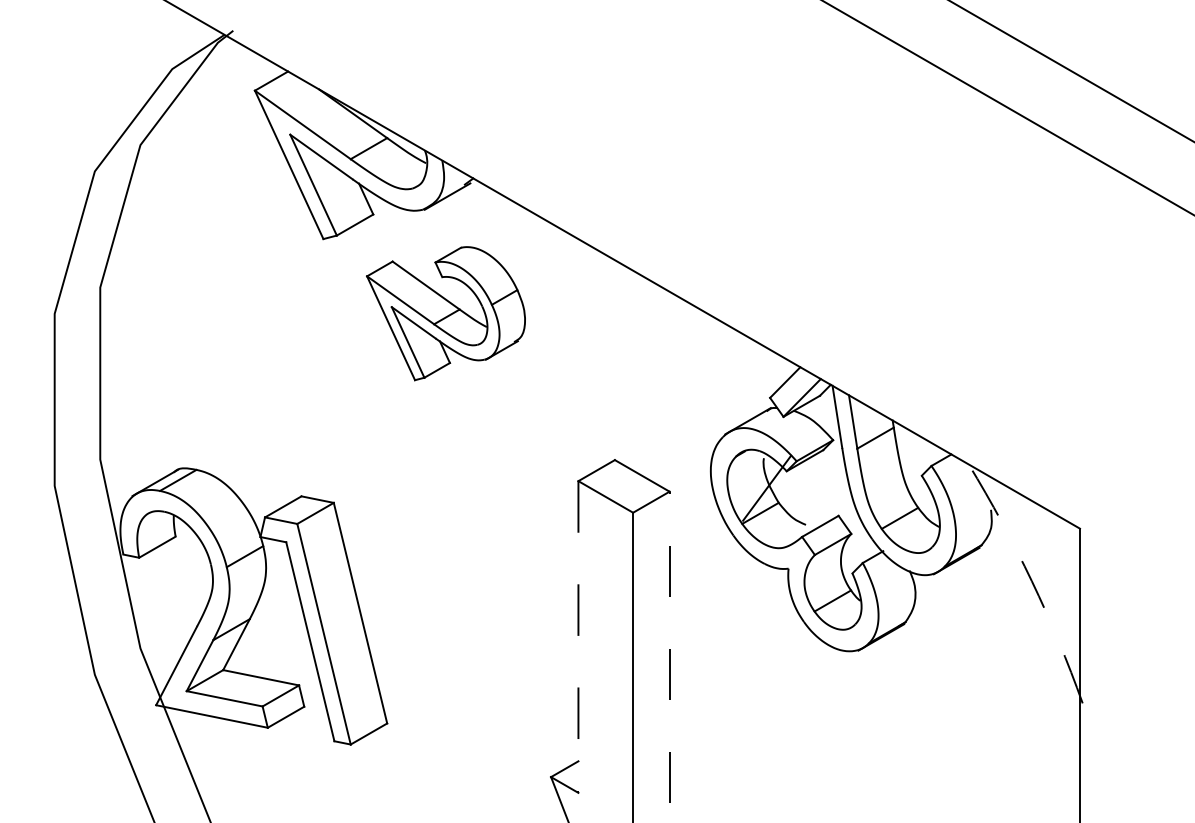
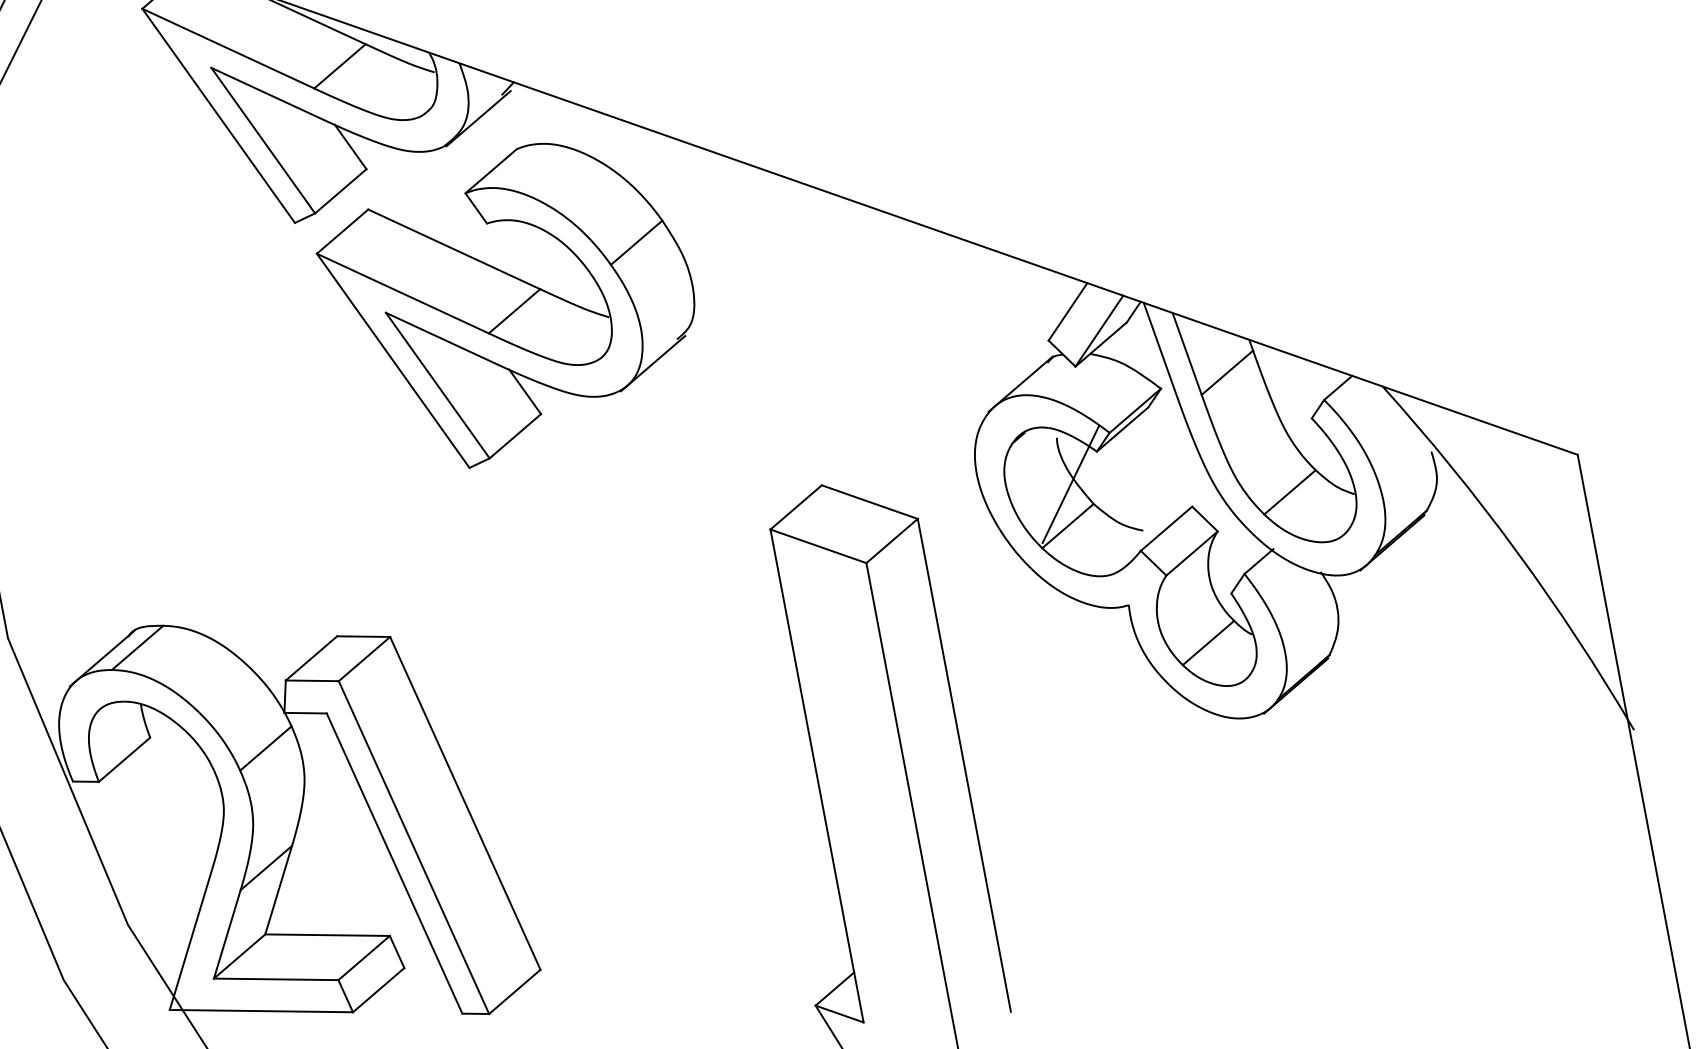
part: (445, 313) -> (510, 304), size x1.43
arc: (1031, 581) -> (1516, 552), dashed -> solid
line: (578, 637) -> (817, 776), dashed -> solid
line: (669, 647) -> (964, 765), dashed -> solid

